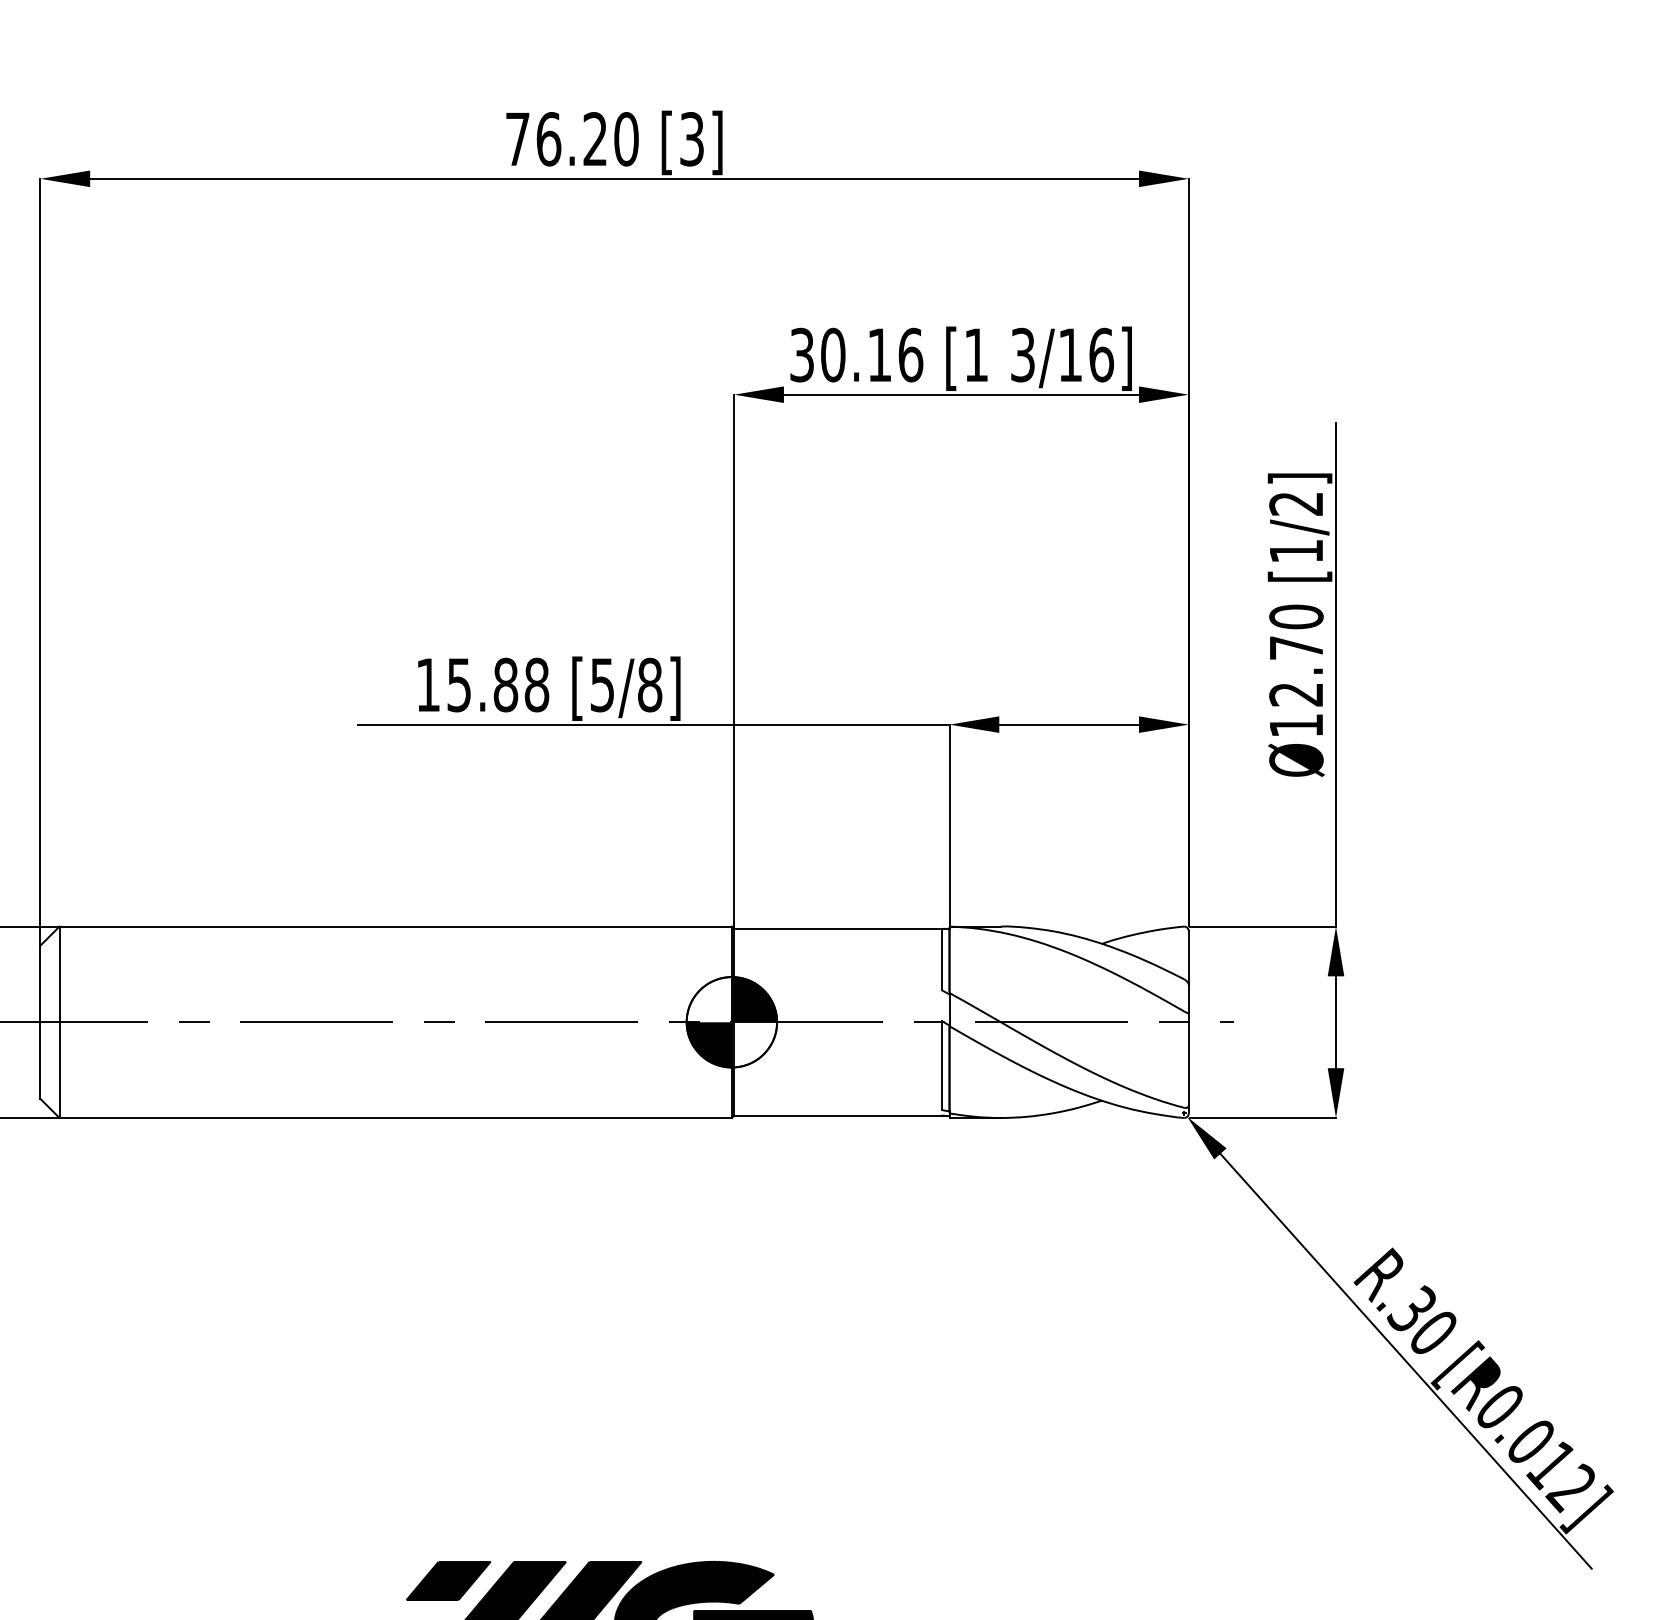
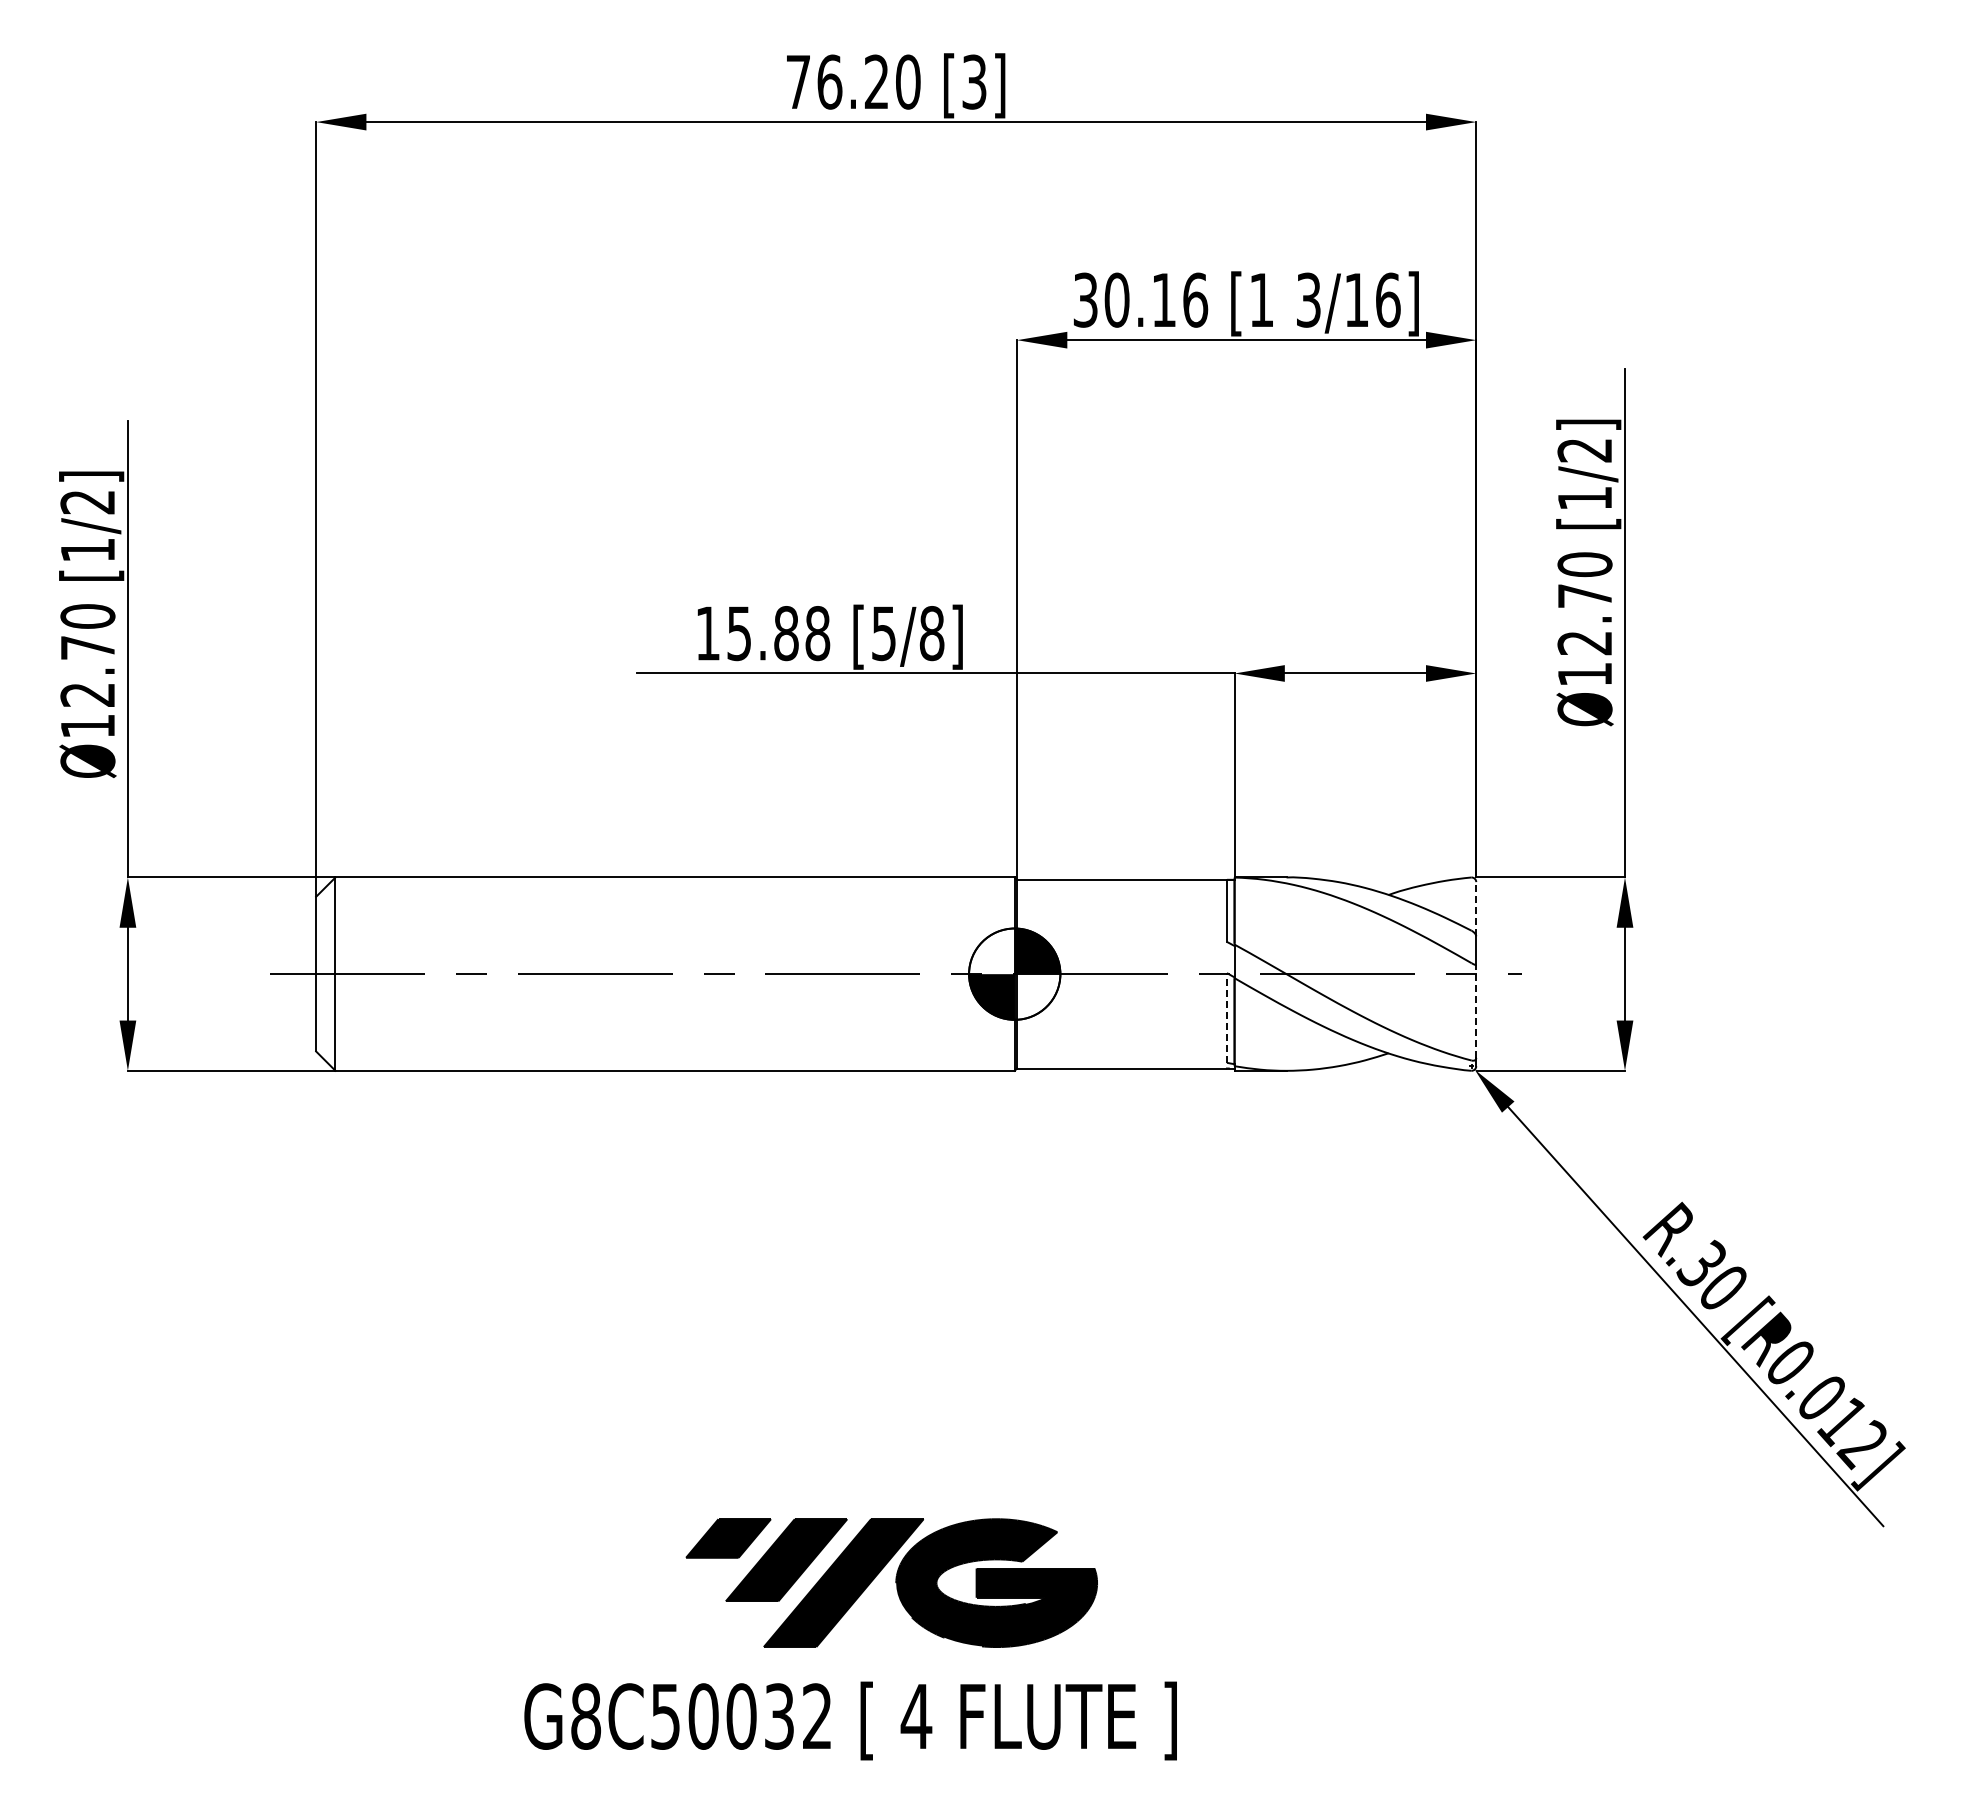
line: (1189, 957) -> (1476, 908), solid -> dashed
line: (1189, 1059) -> (1476, 1011), solid -> dashed
line: (941, 1065) -> (1226, 1017), solid -> dashed

